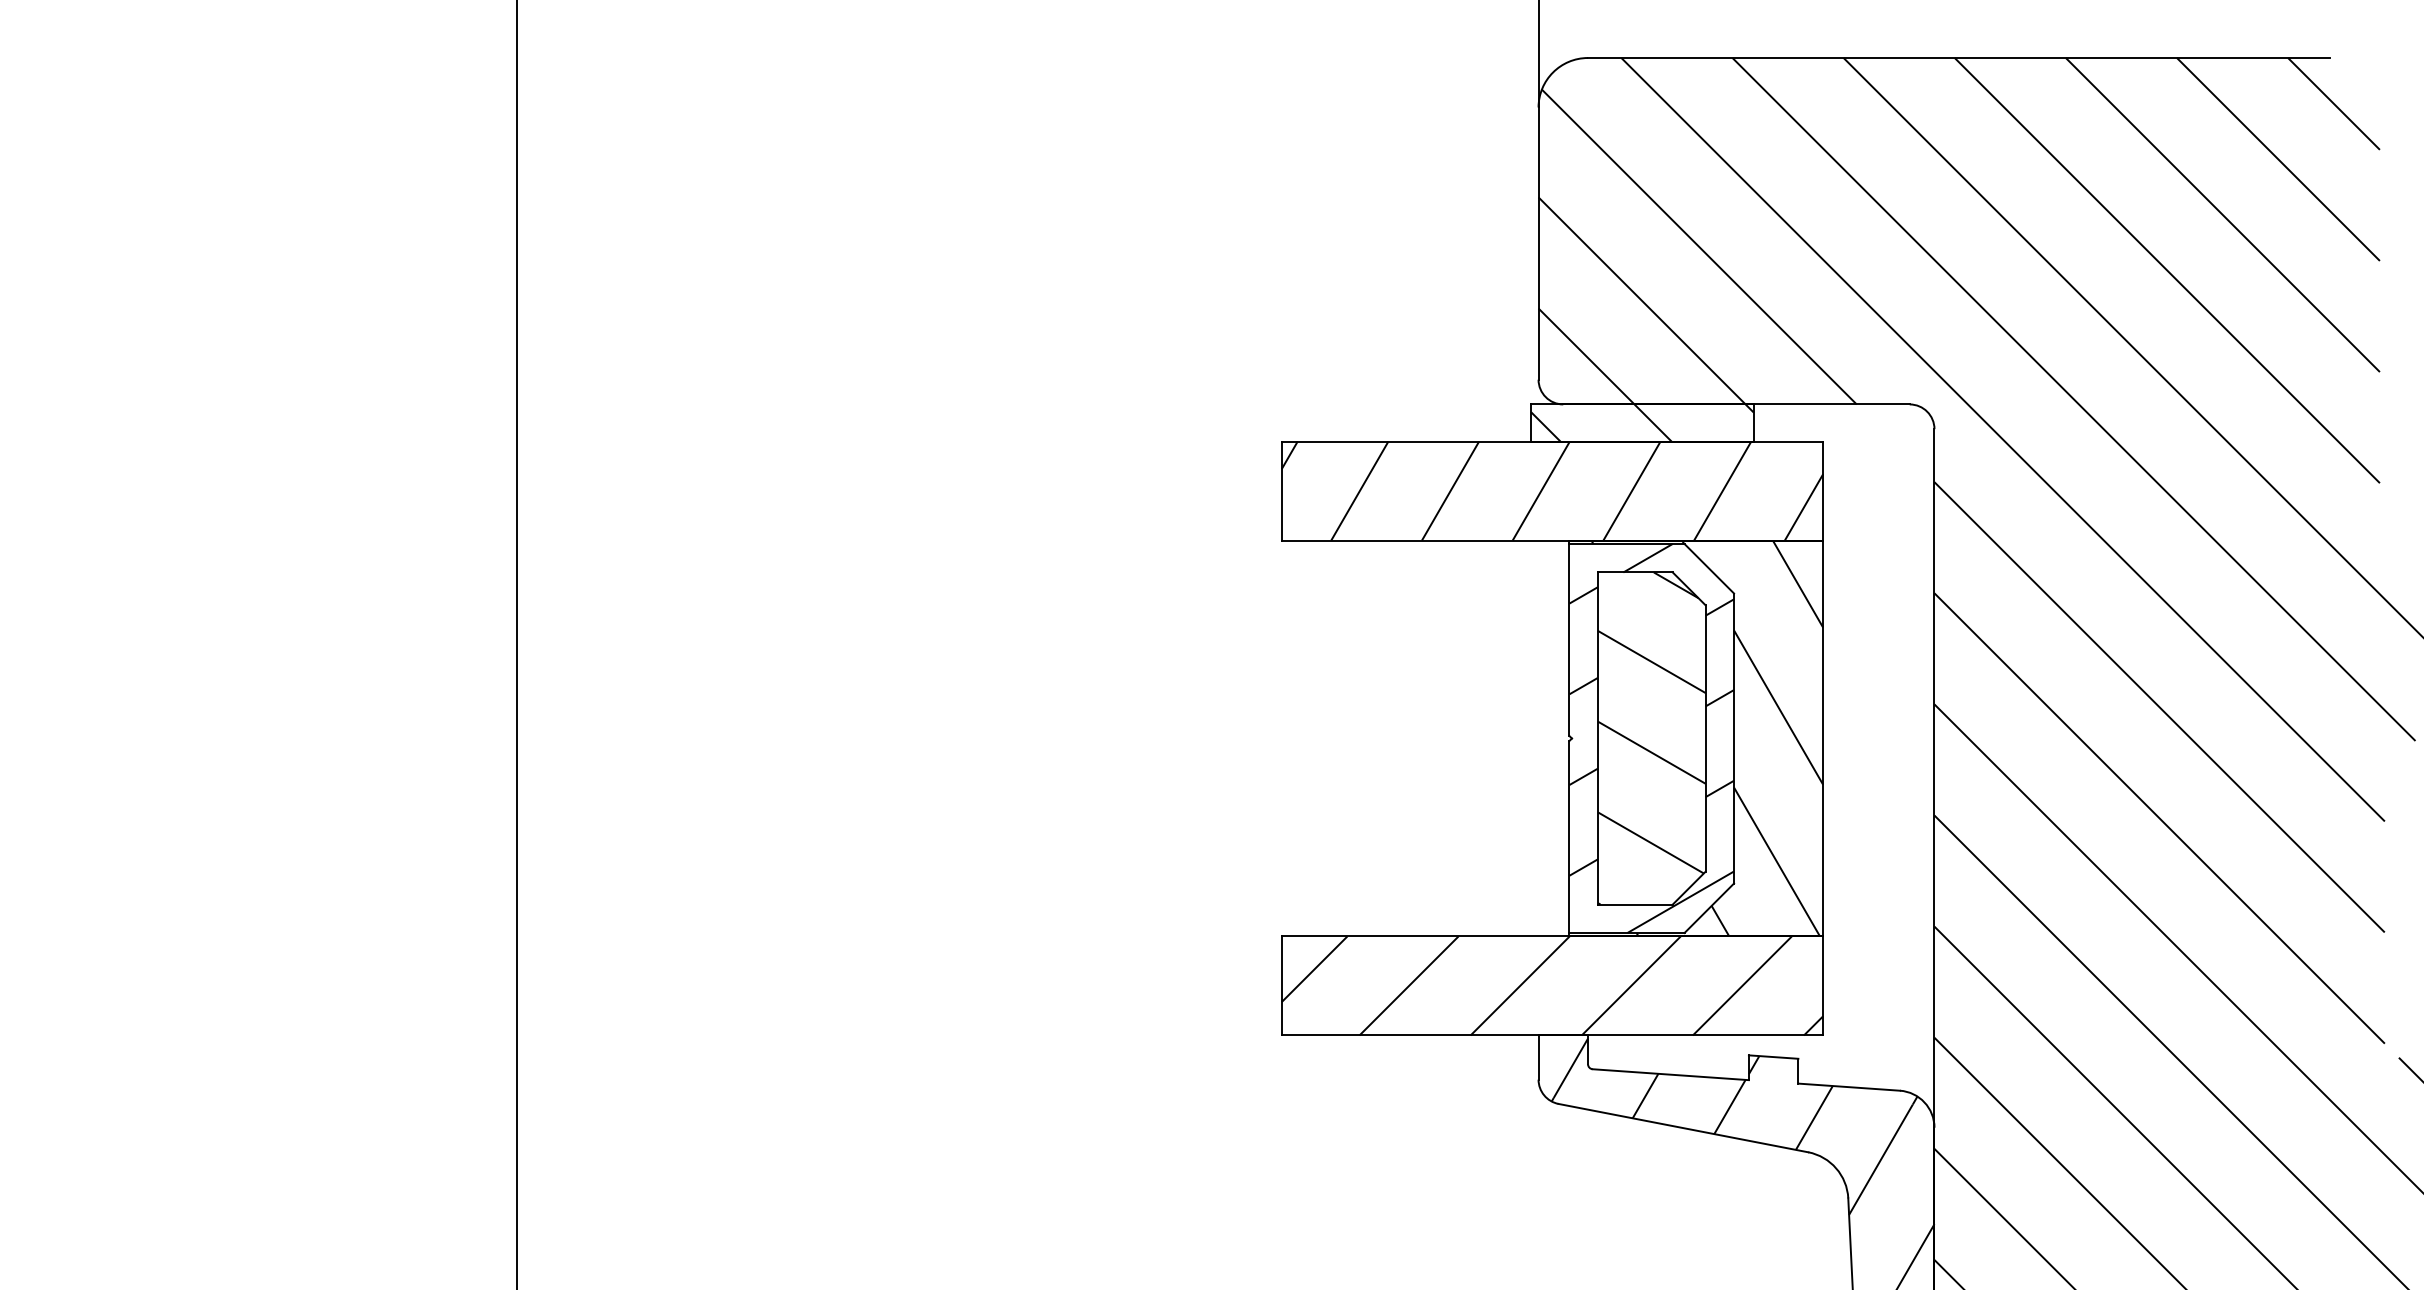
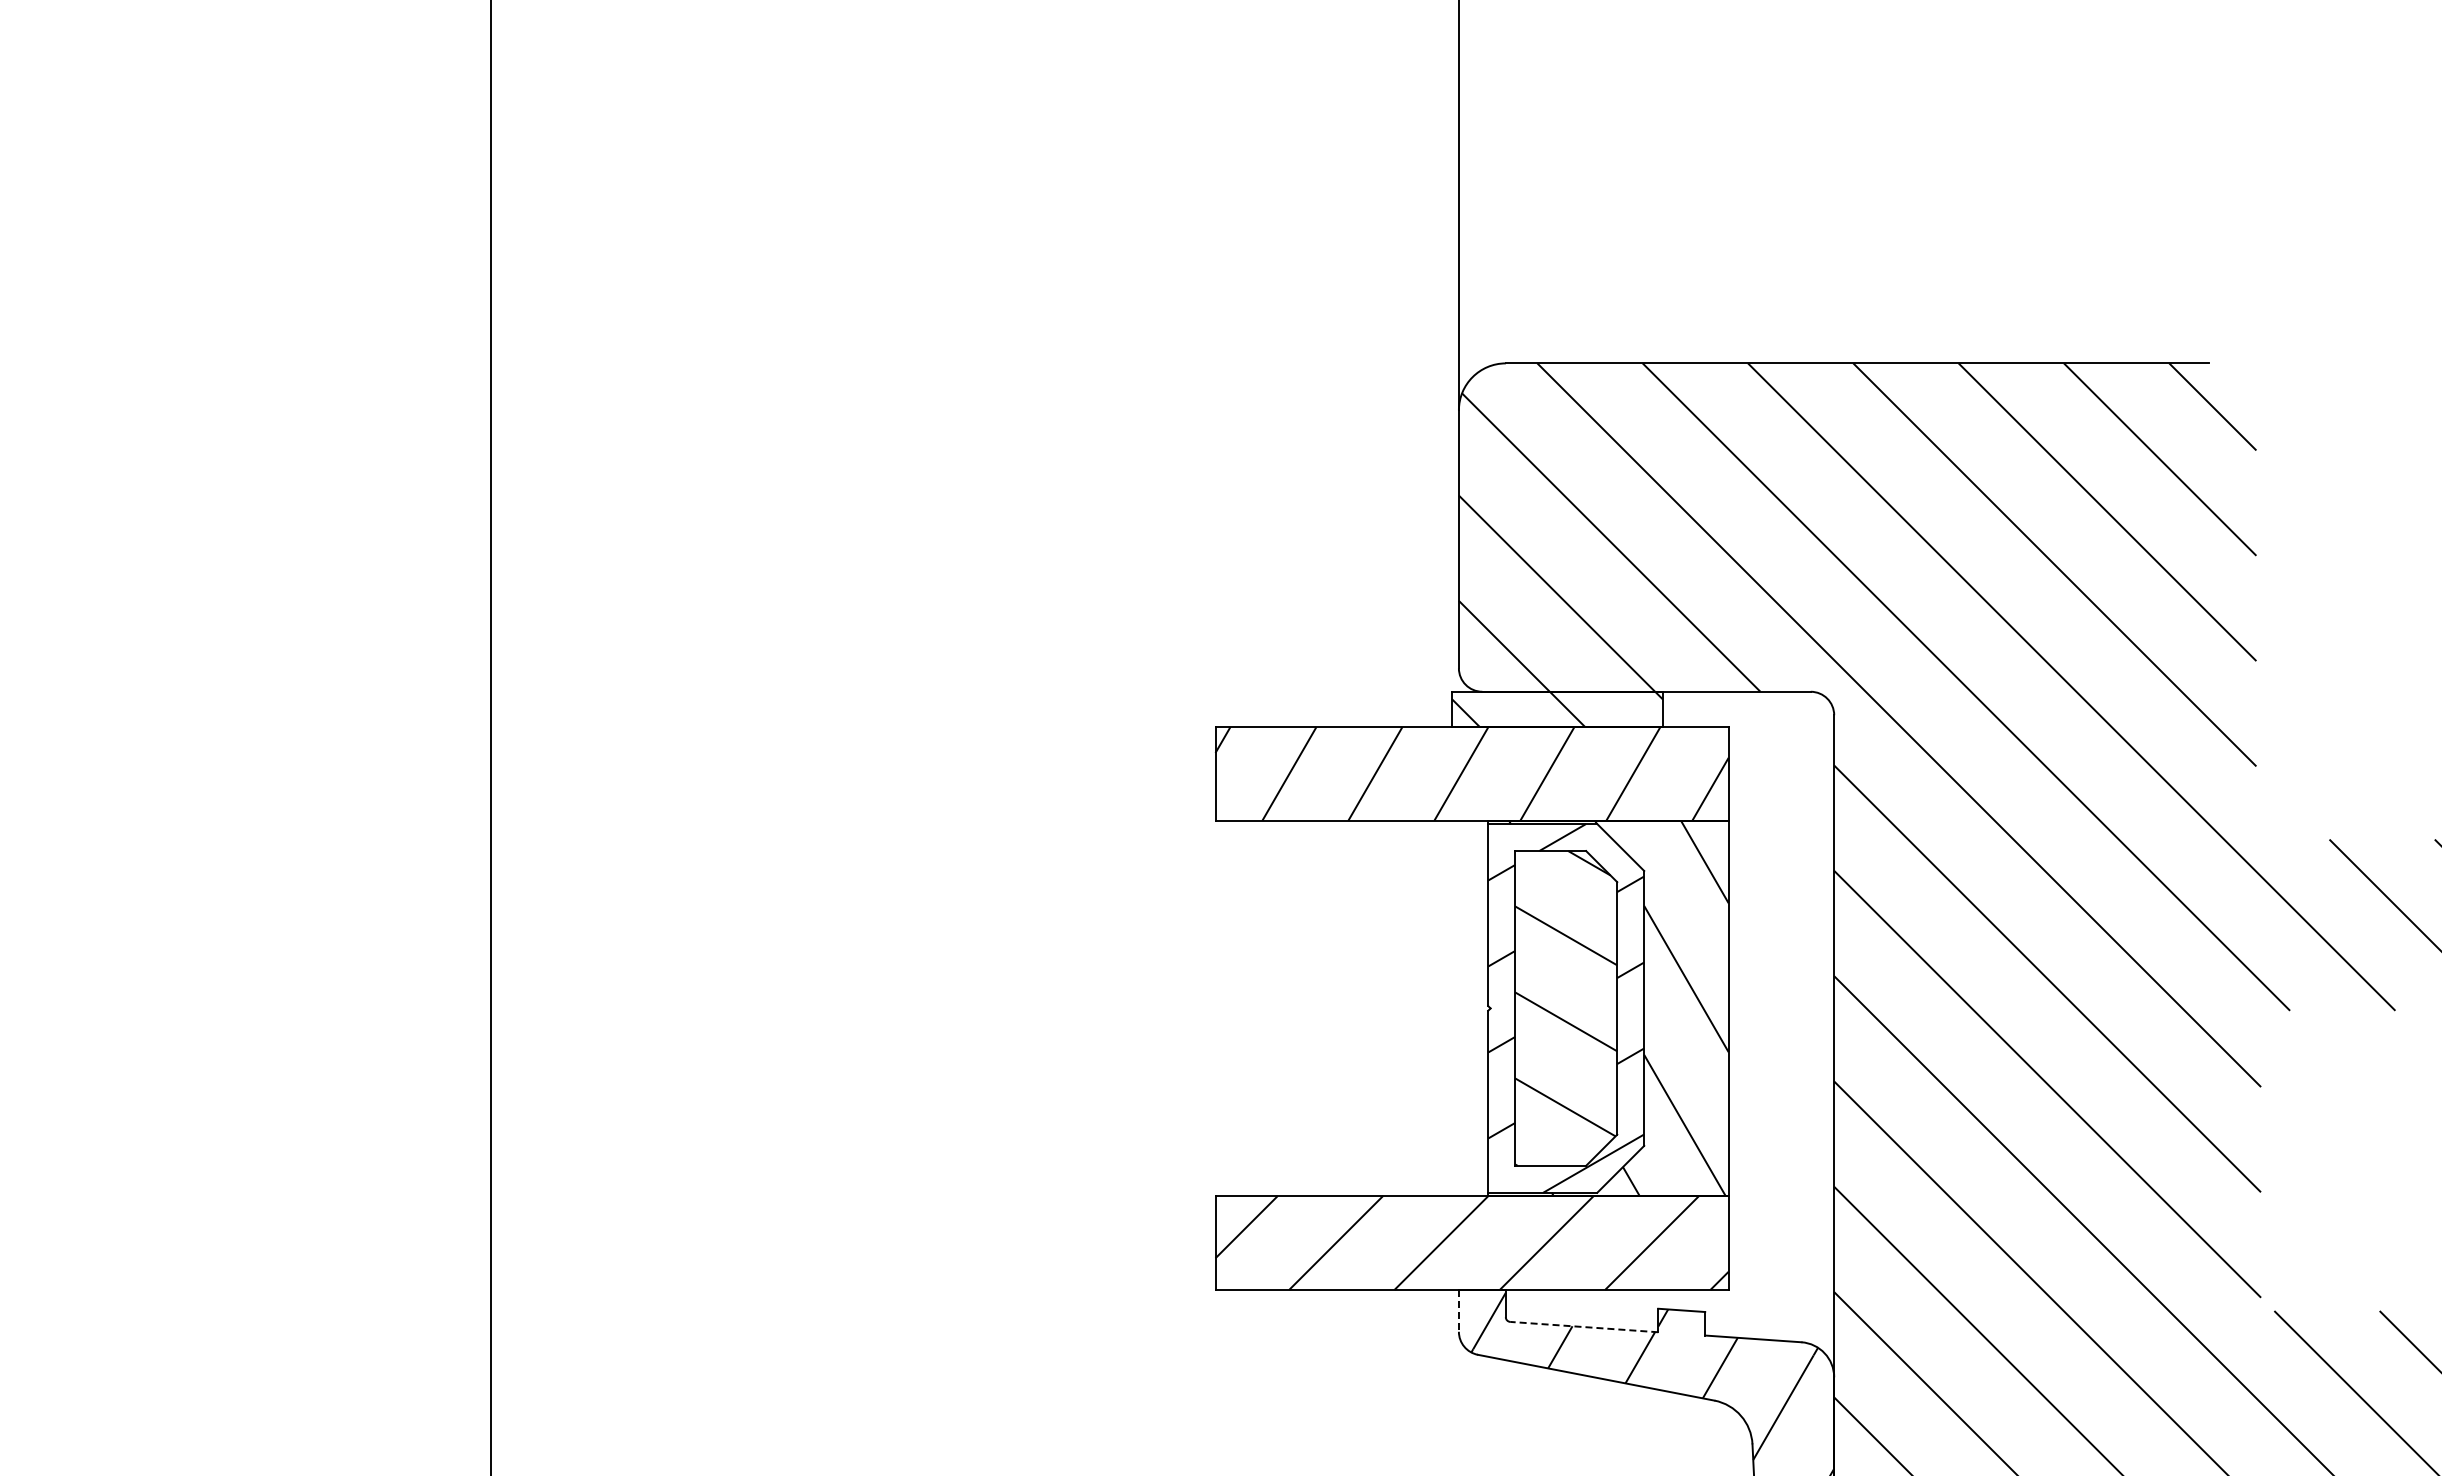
line: (1538, 1057) -> (1458, 1310), solid -> dashed
line: (1669, 1075) -> (1583, 1327), solid -> dashed

